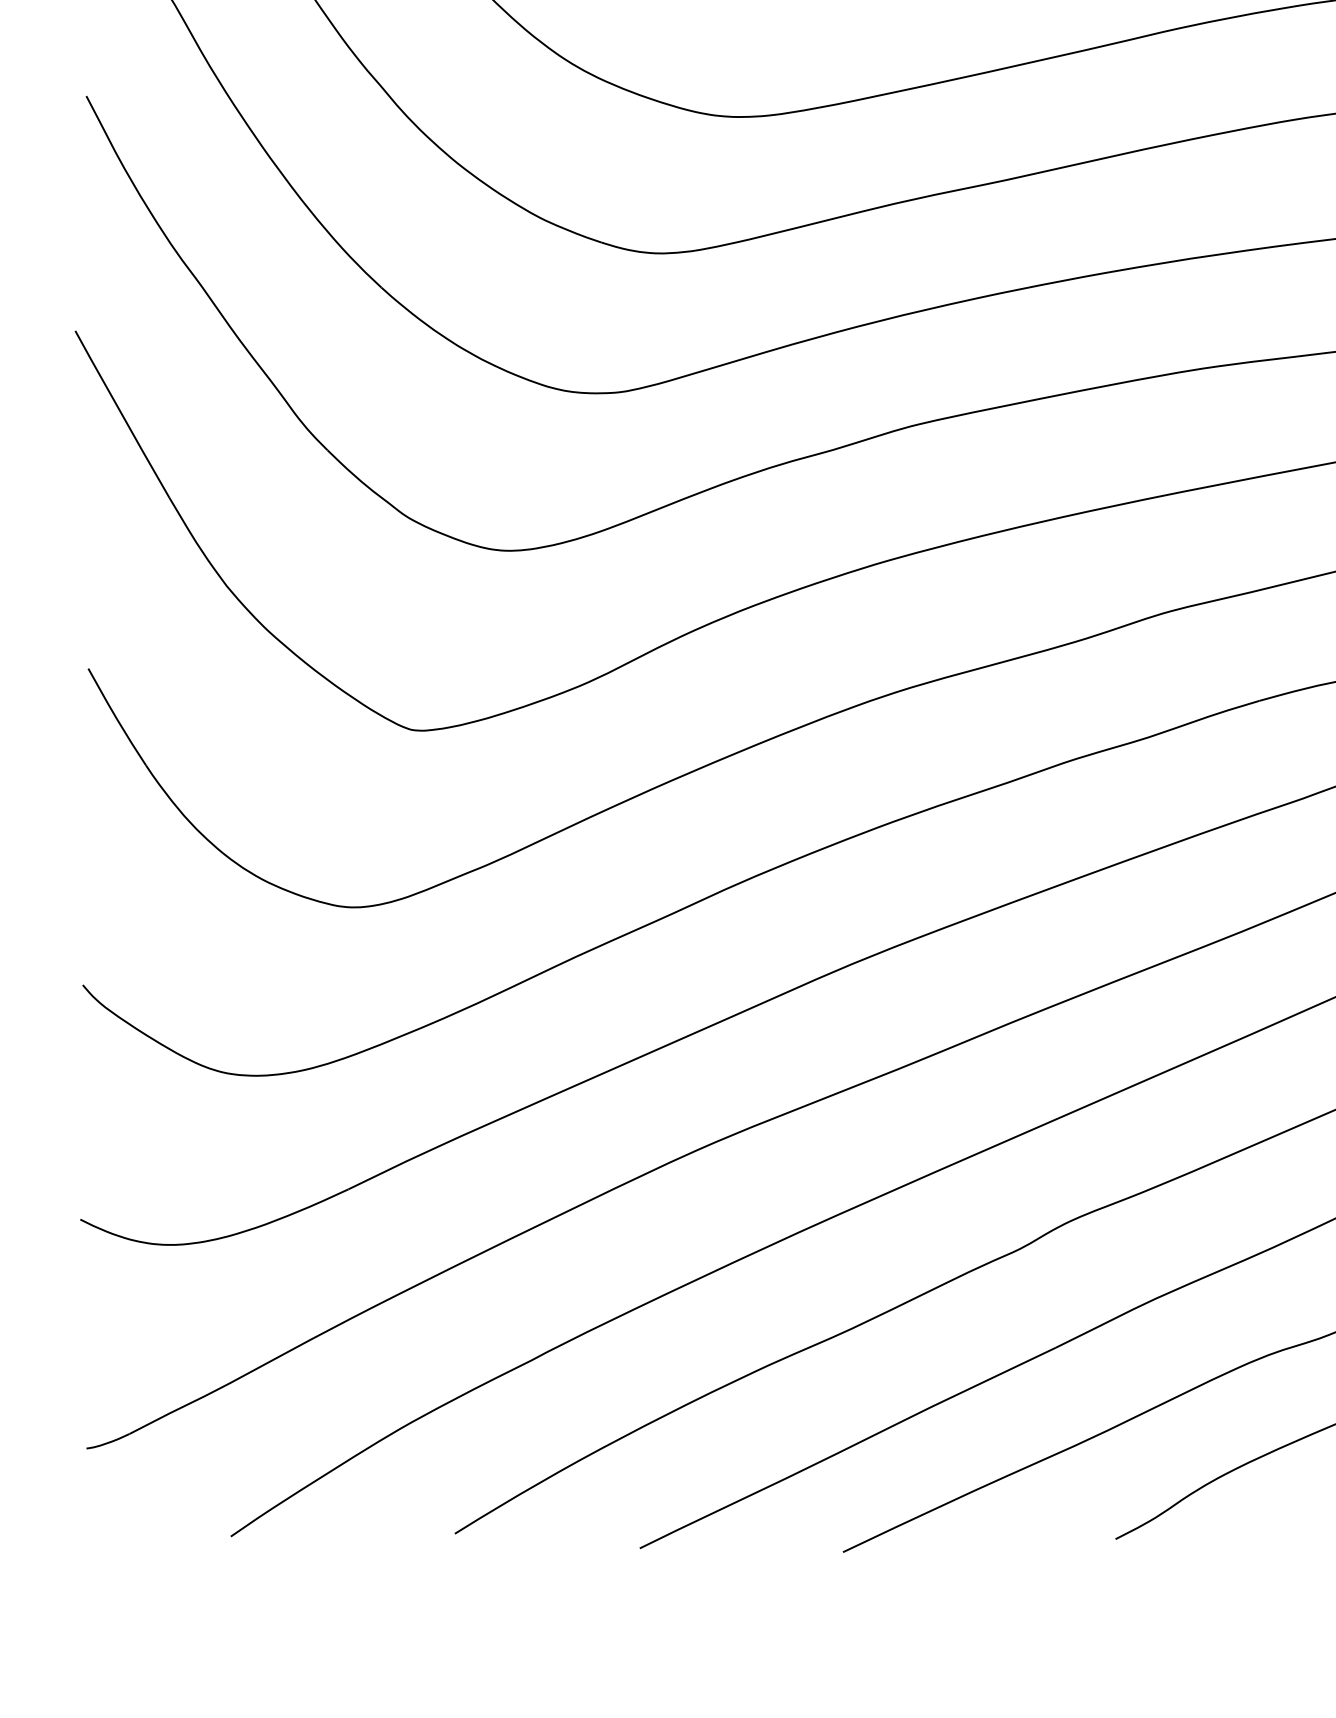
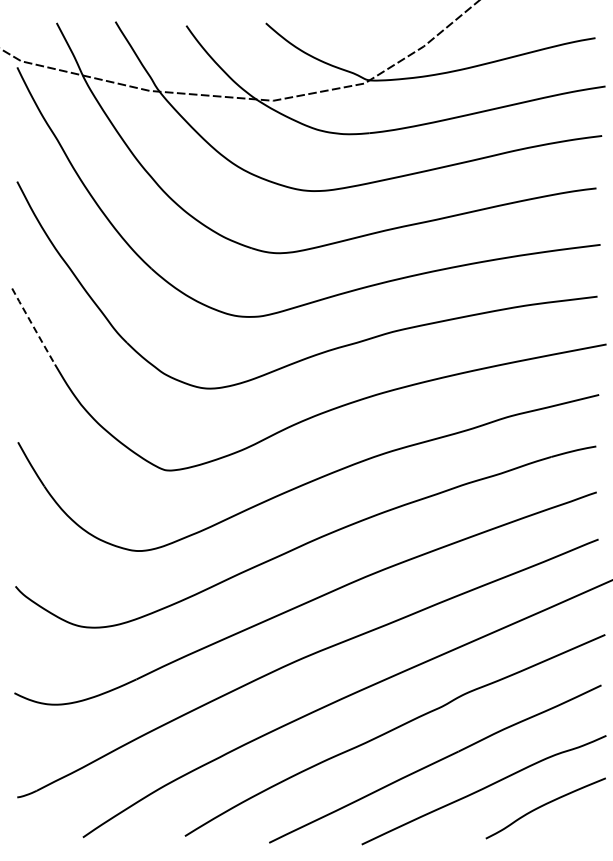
line: (122, 416) -> (33, 327), solid -> dashed

